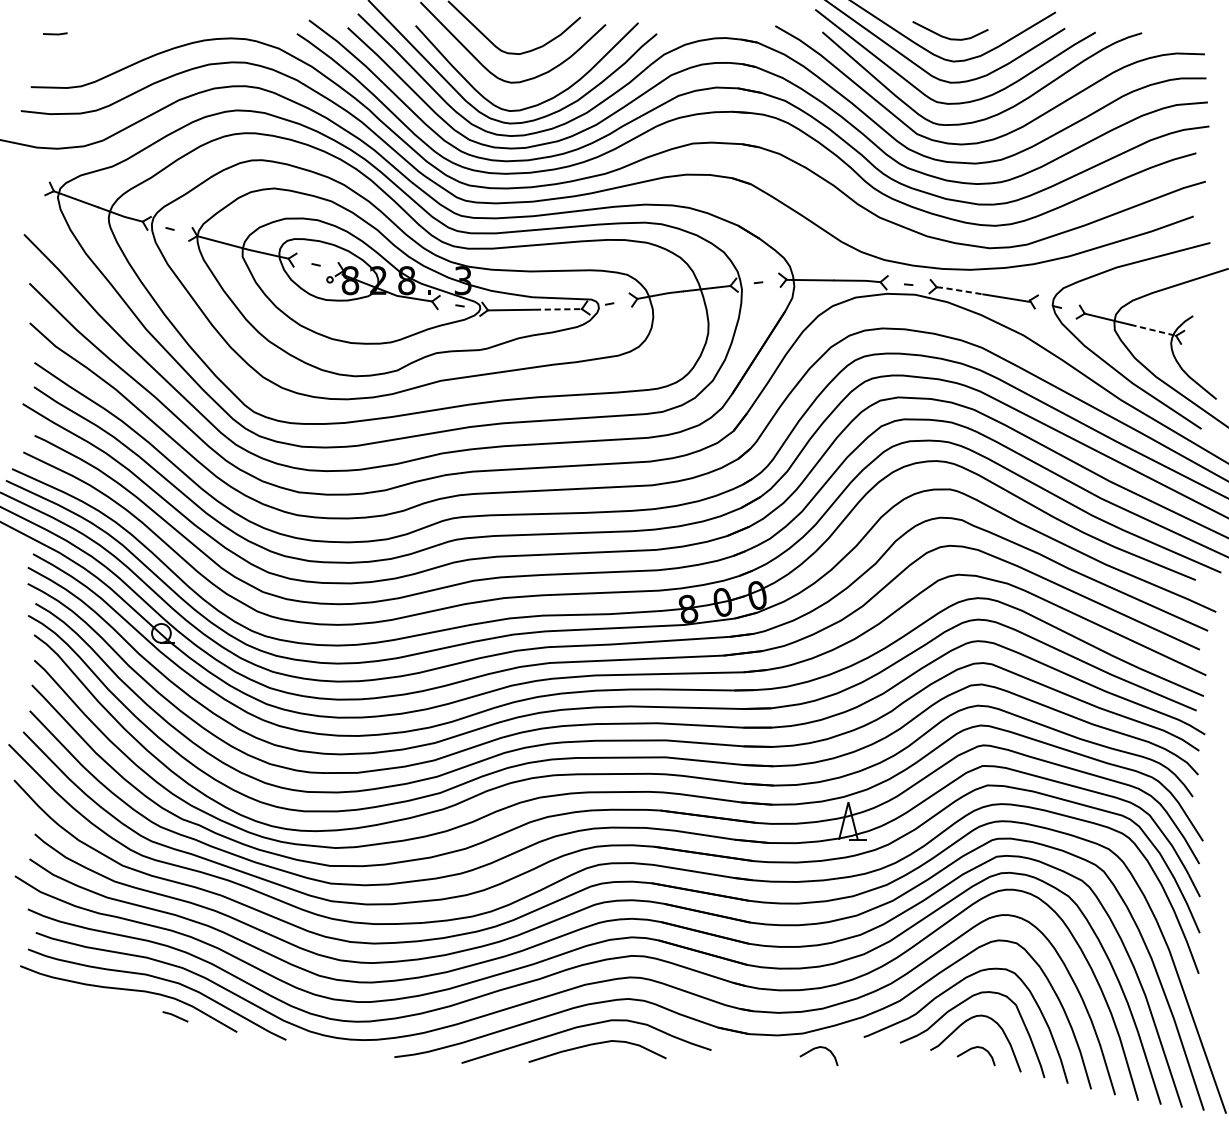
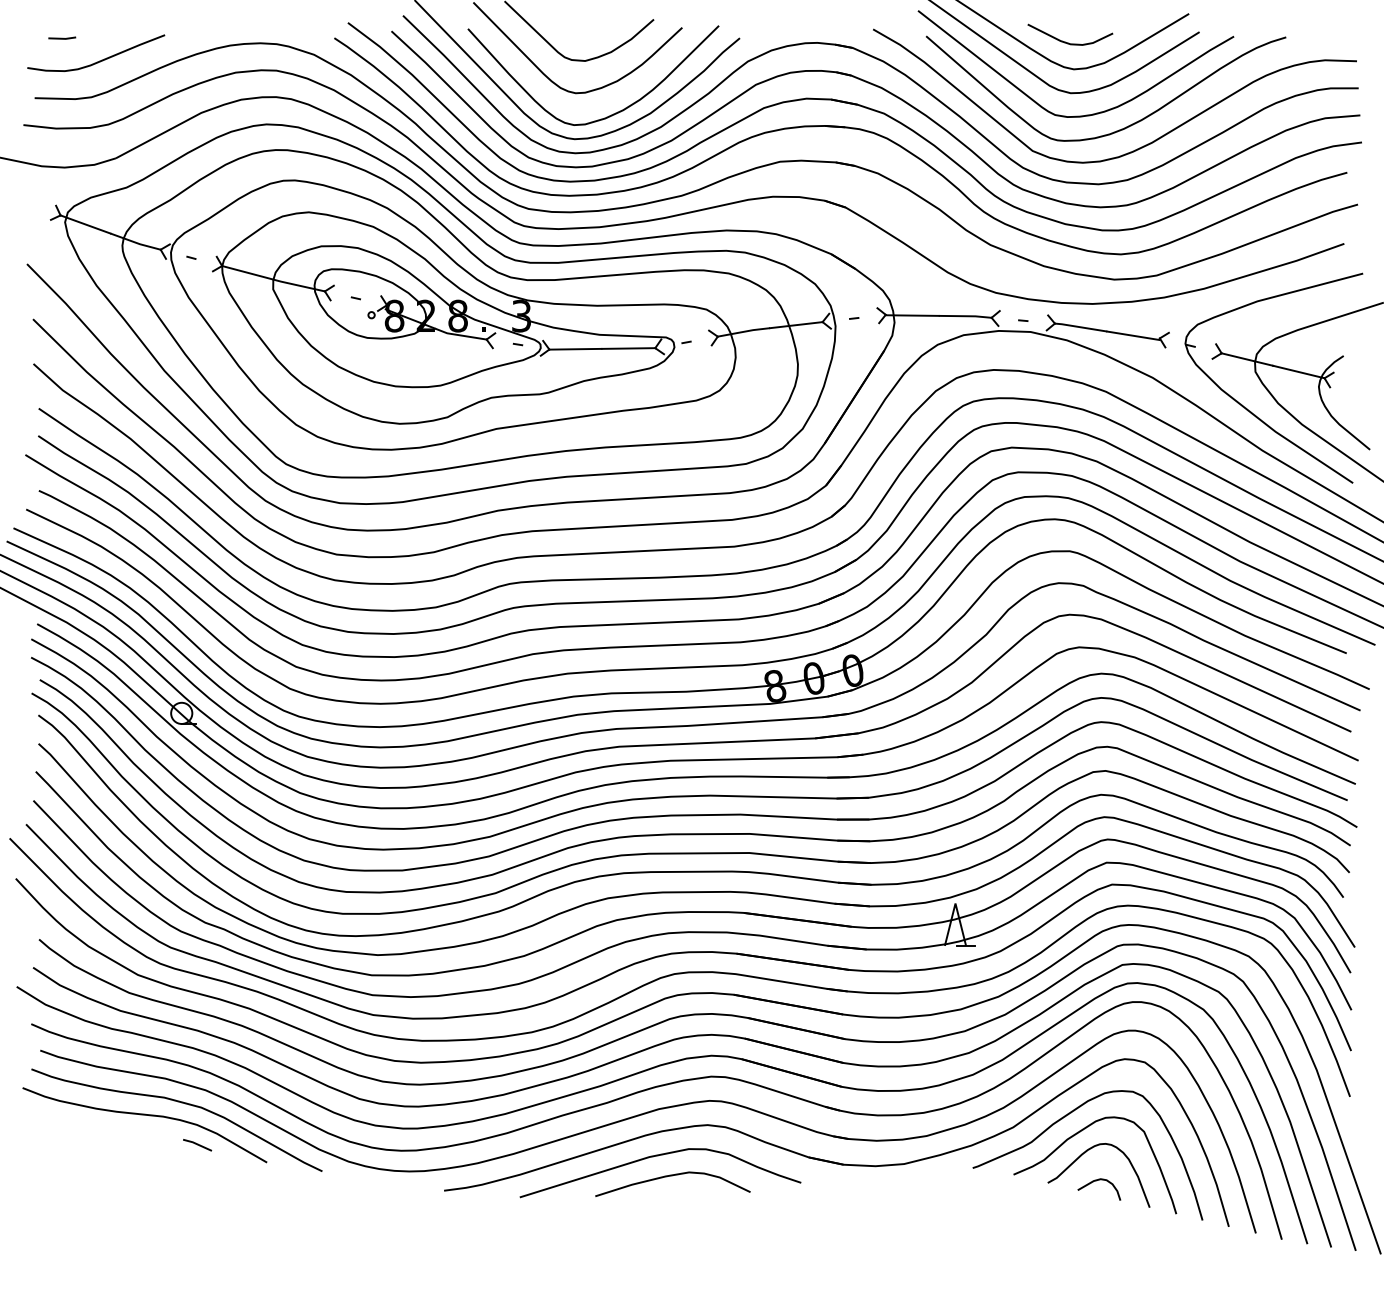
curve: (88, 53) -> (99, 60), added
line: (959, 290) -> (1080, 327), dashed -> solid
line: (559, 309) -> (629, 348), dashed -> solid
line: (1153, 330) -> (1299, 372), dashed -> solid
curve: (816, 1049) -> (919, 1181), removed

